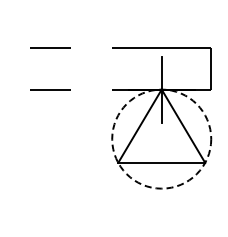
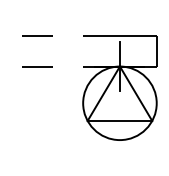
circle: (161, 138) -> (119, 102), dashed -> solid

